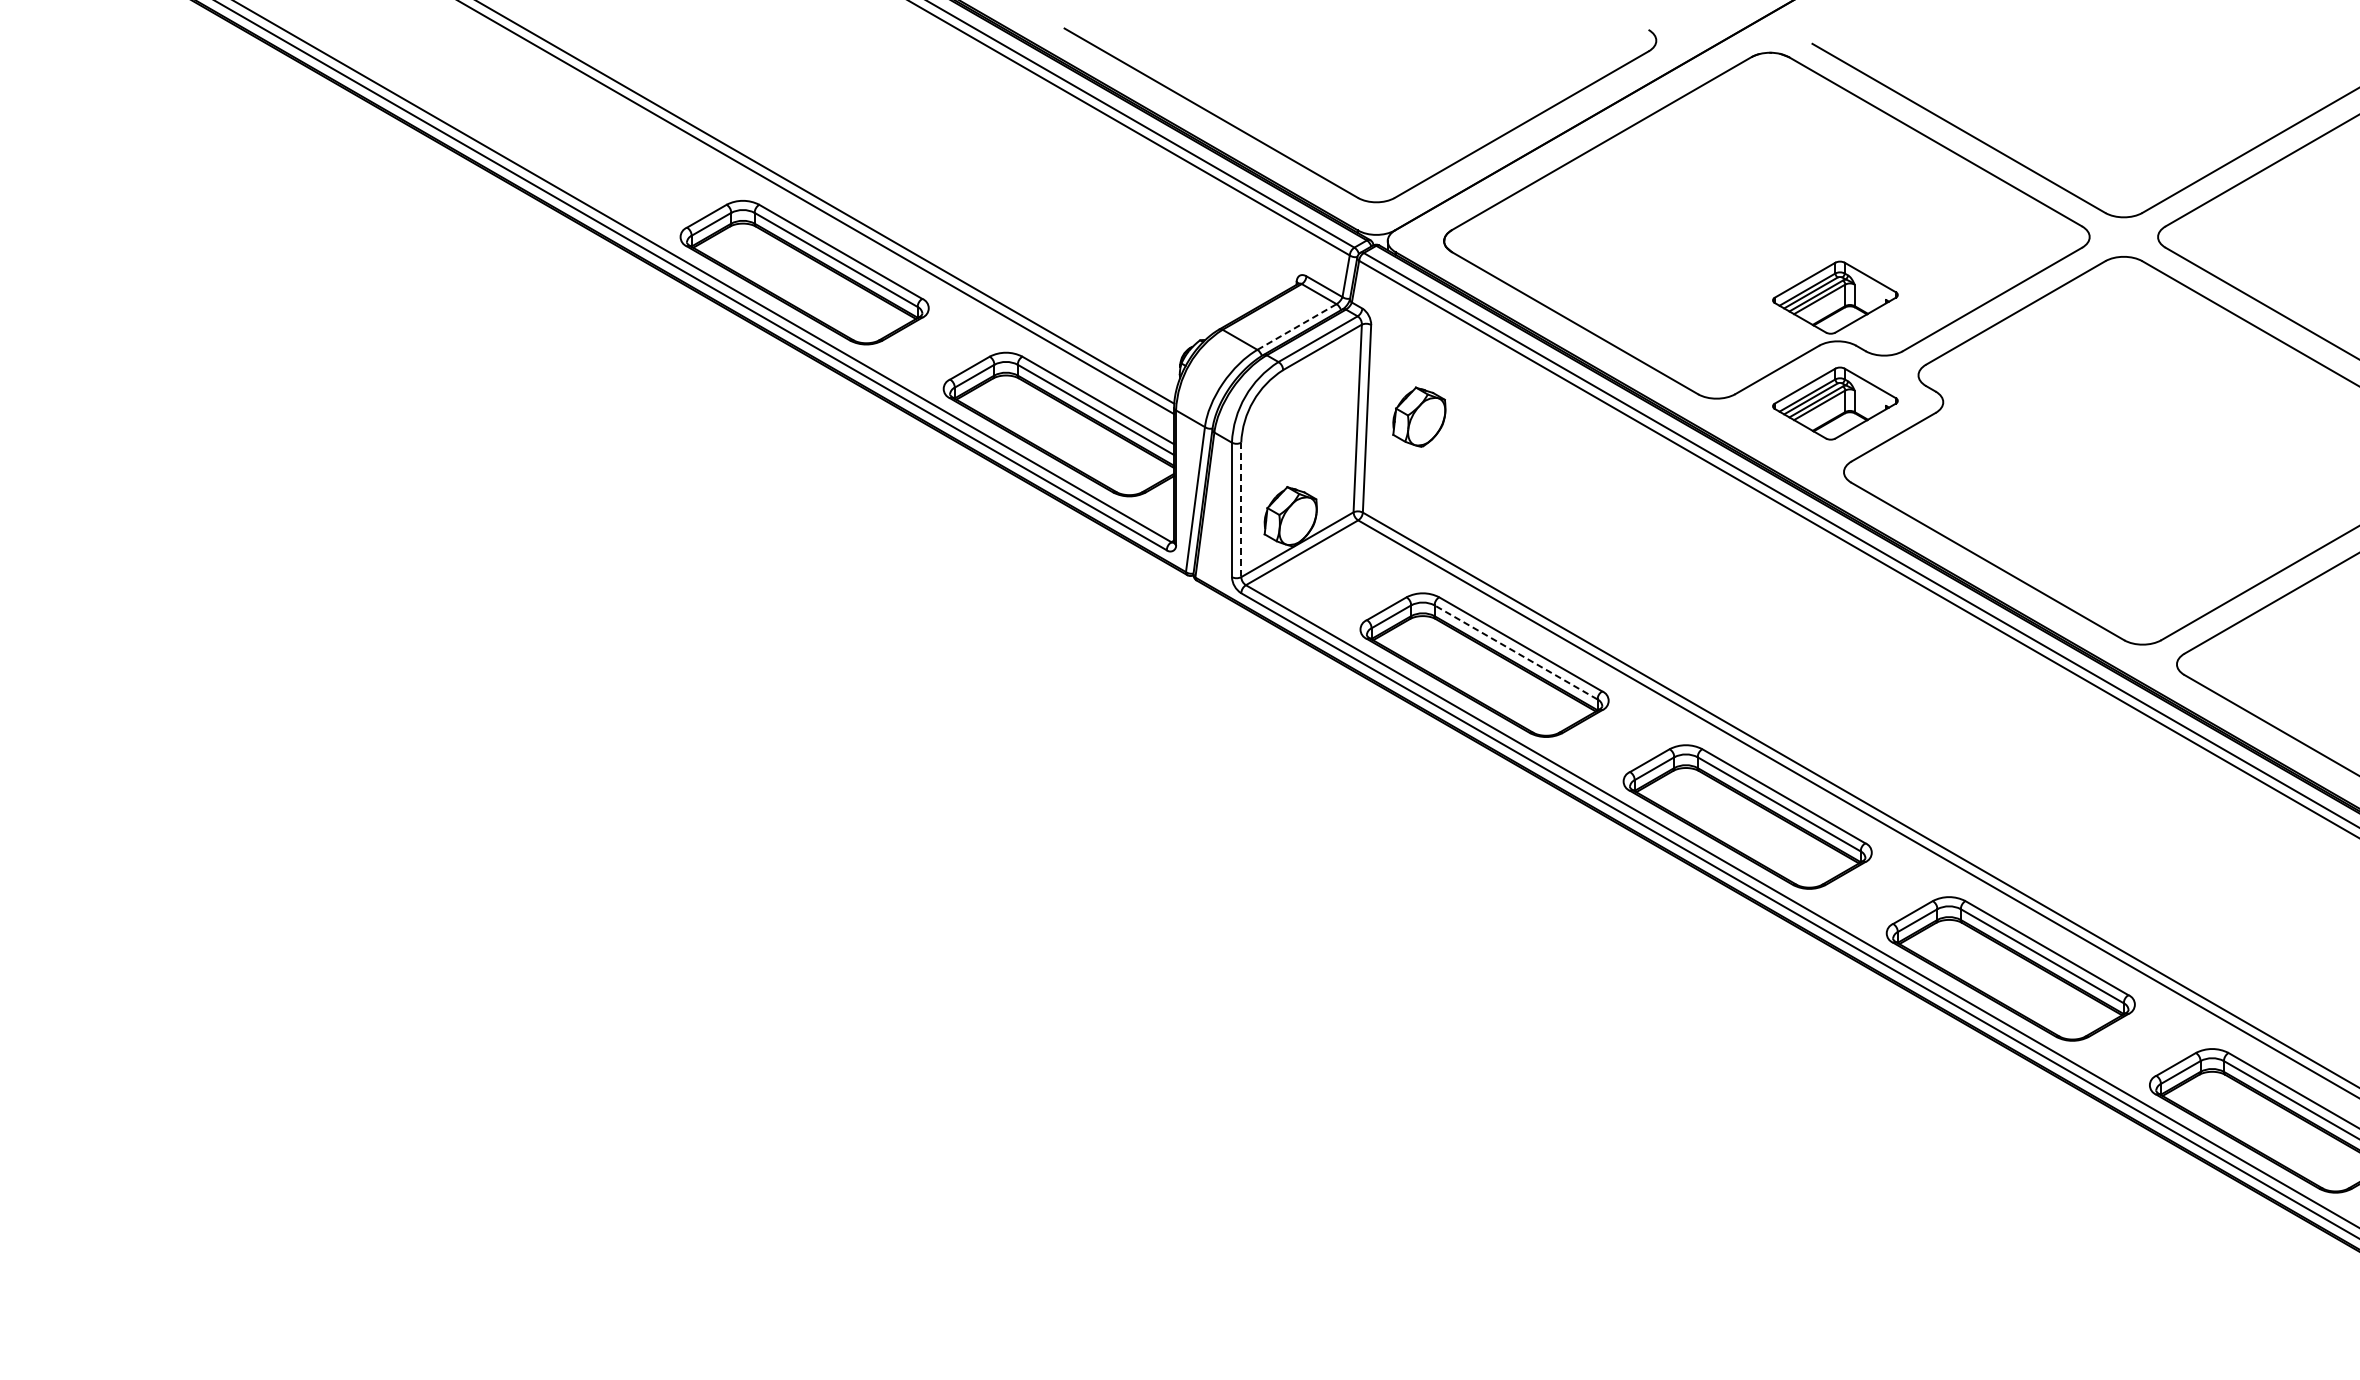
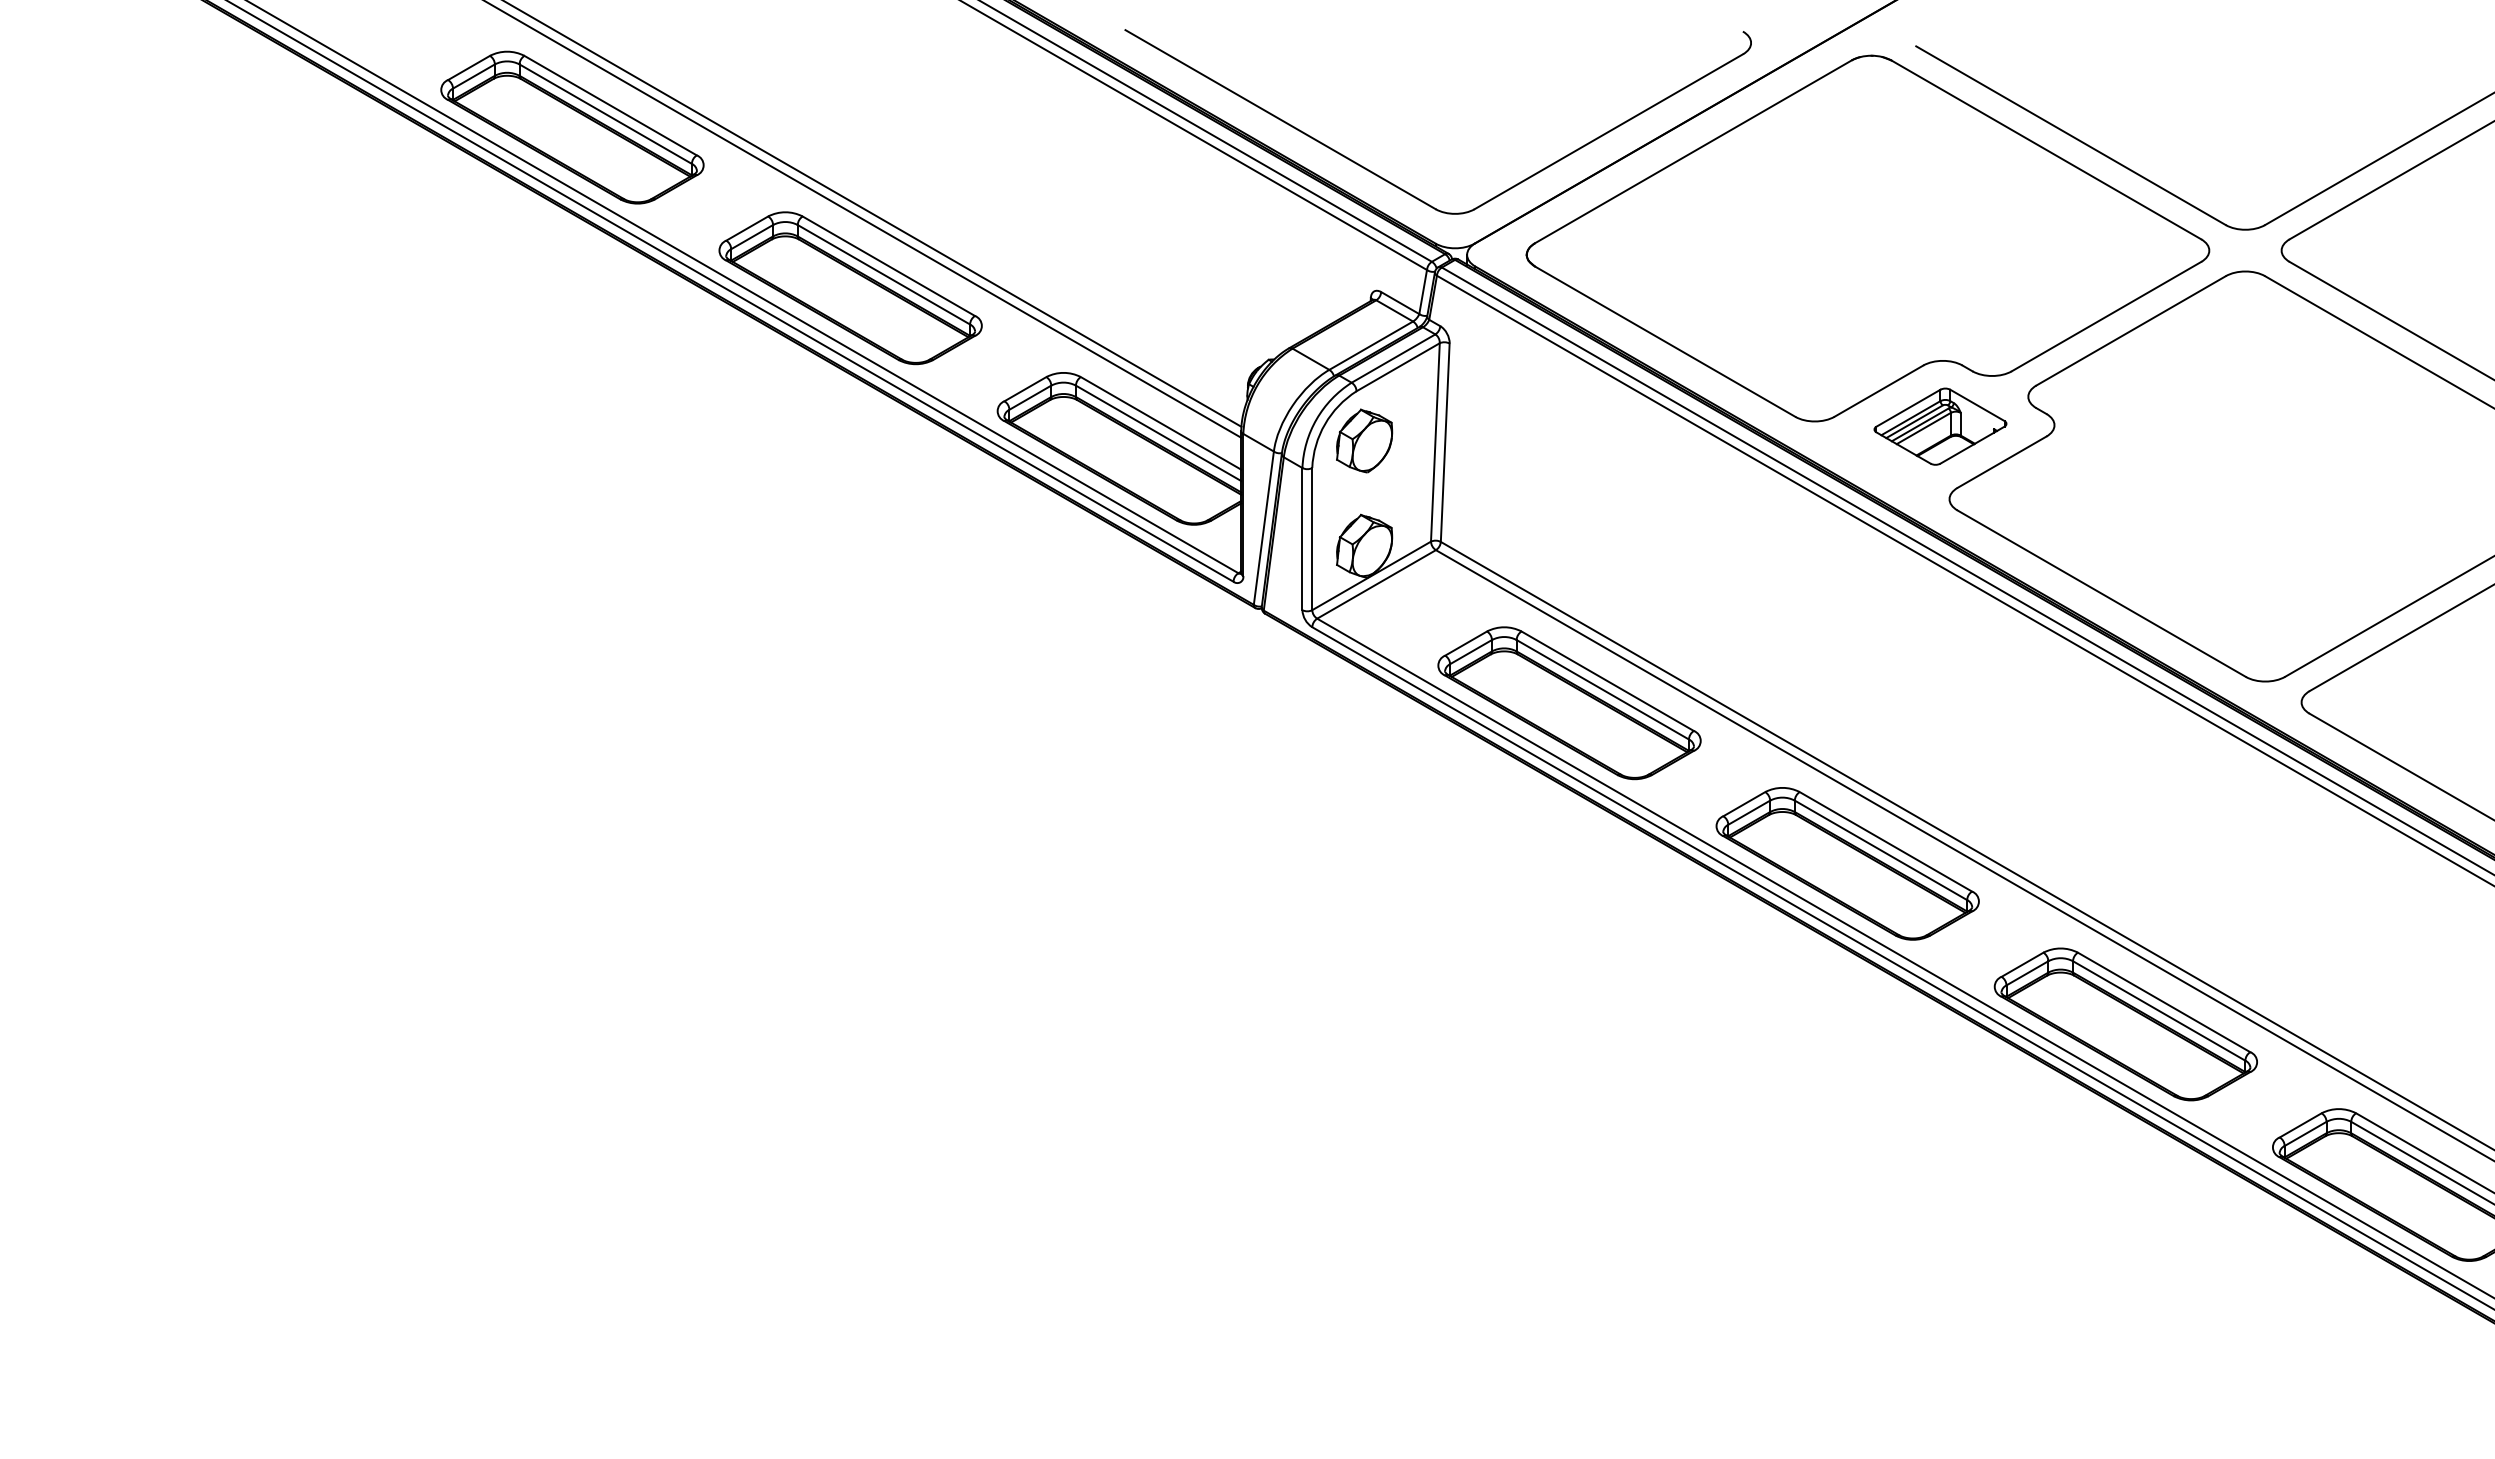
part: (541, 120) -> (572, 127), added
part: (1835, 297) -> (1940, 314), removed
line: (1297, 326) -> (1371, 345), dashed -> solid
part: (1419, 416) -> (1364, 440), moved
line: (1241, 510) -> (1312, 539), dashed -> solid
line: (1515, 652) -> (1602, 689), dashed -> solid

